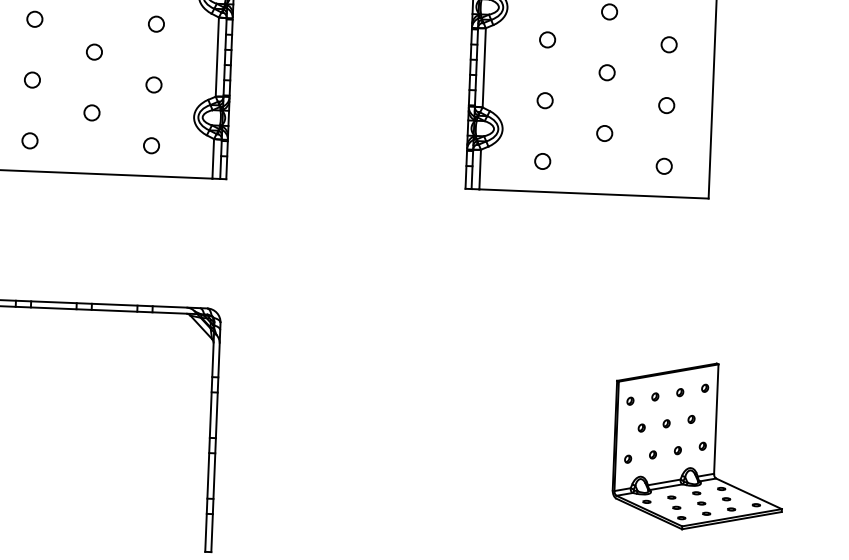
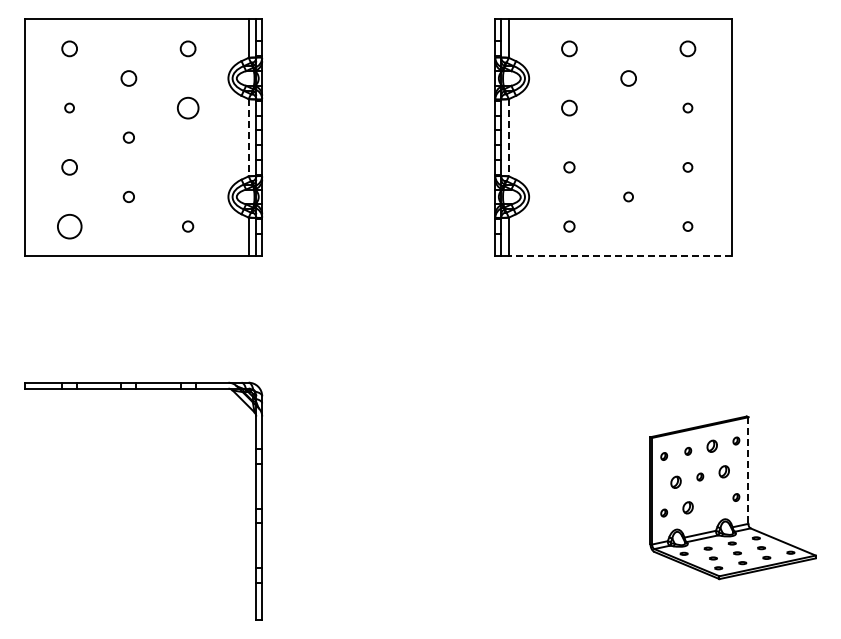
circle: (34, 18) -> (69, 107), size x0.6
circle: (155, 23) -> (187, 107), size x1.4
circle: (668, 44) -> (687, 107), size x0.6
circle: (94, 51) -> (128, 137), size x0.7
line: (217, 56) -> (248, 137), solid -> dashed
line: (483, 67) -> (508, 137), solid -> dashed
circle: (606, 72) -> (628, 137), removed
circle: (153, 85) -> (187, 167), removed
circle: (545, 100) -> (569, 167), size x0.7
circle: (666, 105) -> (687, 167), size x0.6
circle: (91, 112) -> (128, 196), size x0.7
circle: (604, 133) -> (628, 196), size x0.6
circle: (29, 140) -> (69, 226), size x1.6
circle: (150, 145) -> (187, 226), size x0.7
circle: (542, 161) -> (569, 226), size x0.7
circle: (663, 166) -> (687, 226), size x0.6
line: (593, 194) -> (620, 256), solid -> dashed
part: (680, 391) -> (712, 445), size x1.6
part: (691, 419) -> (724, 471), size x1.6
line: (716, 420) -> (748, 471), solid -> dashed
part: (642, 427) -> (676, 481), size x1.6
part: (678, 450) -> (712, 502), removed
part: (653, 454) -> (688, 507), size x1.6

